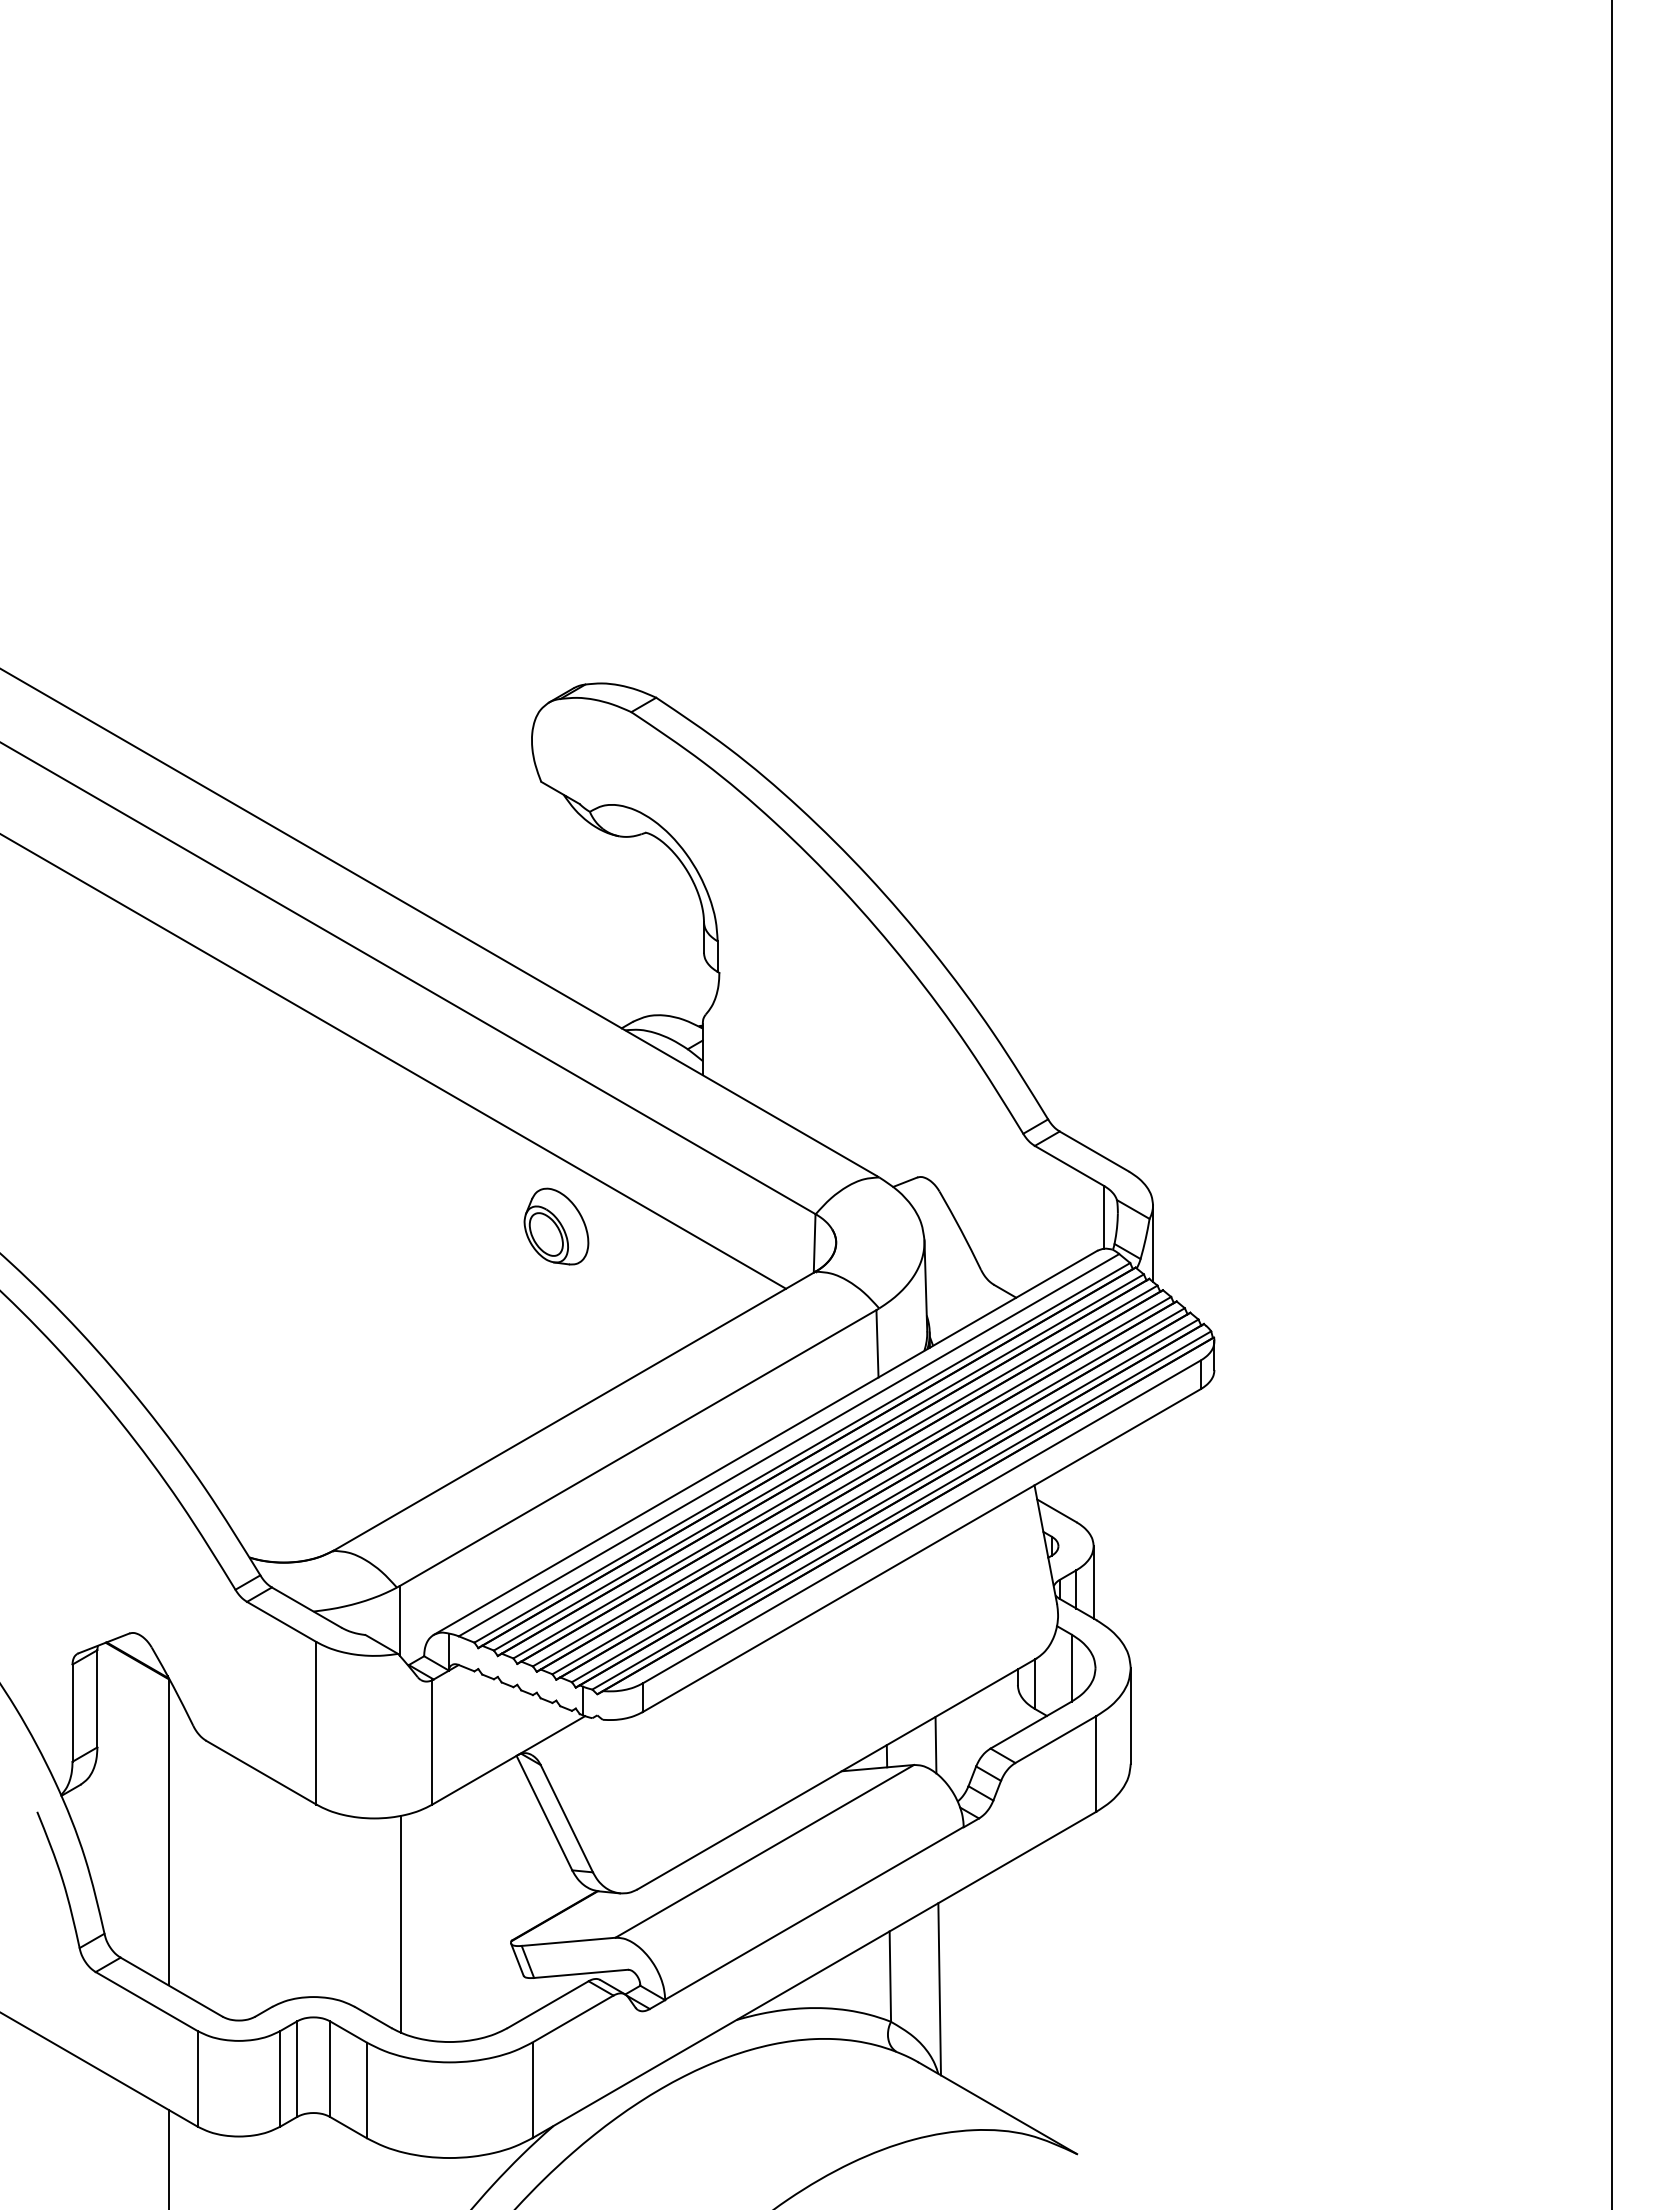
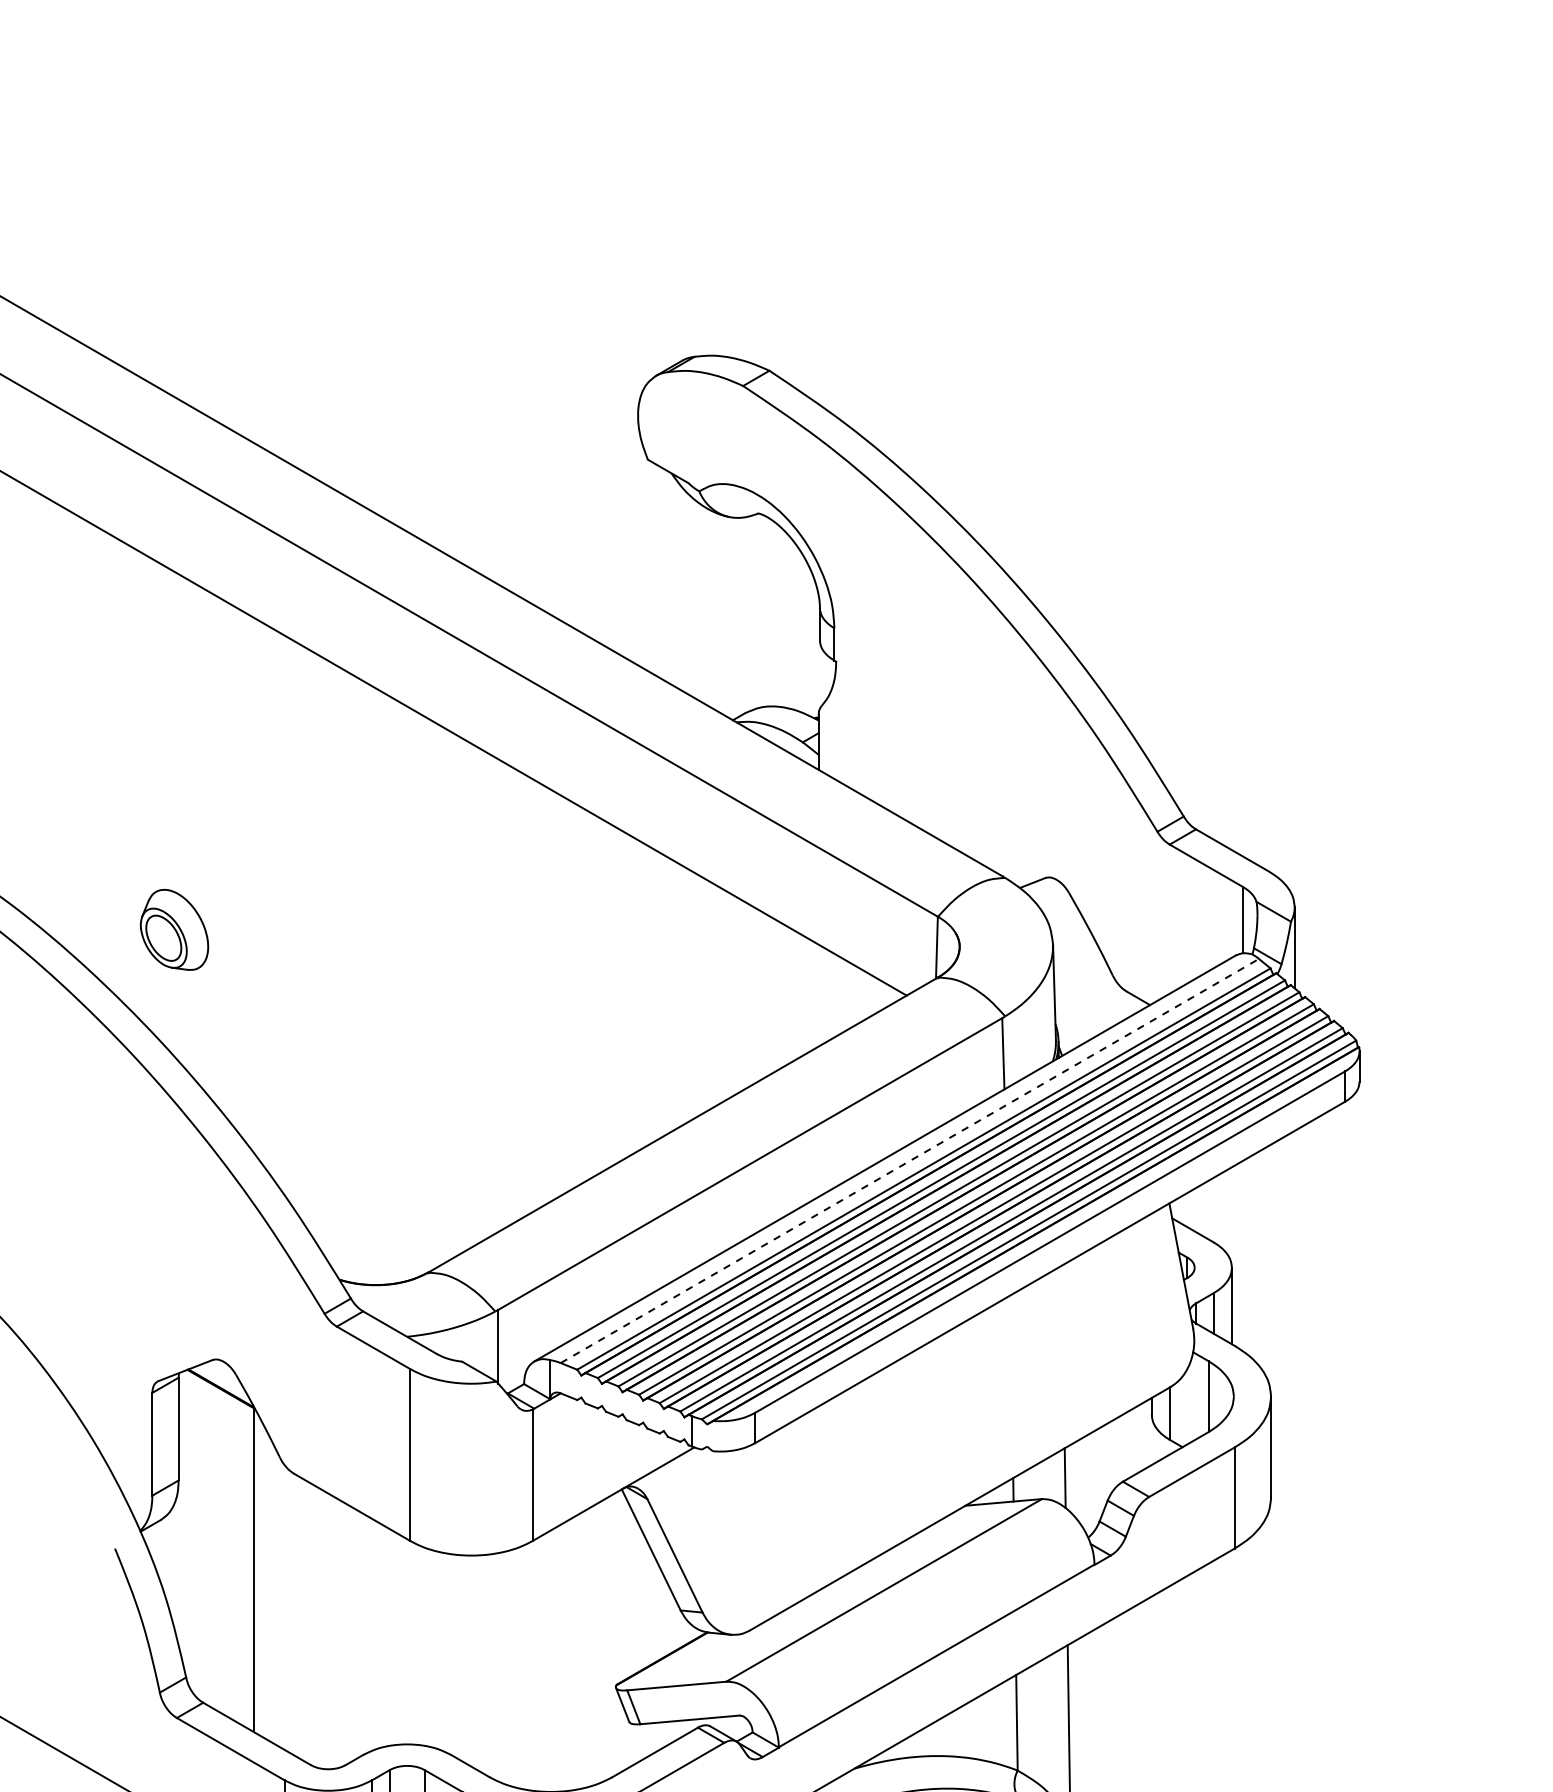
part: (556, 1226) -> (174, 929), moved
line: (789, 1445) -> (910, 1161), solid -> dashed
line: (400, 1924) -> (499, 1667), removed

